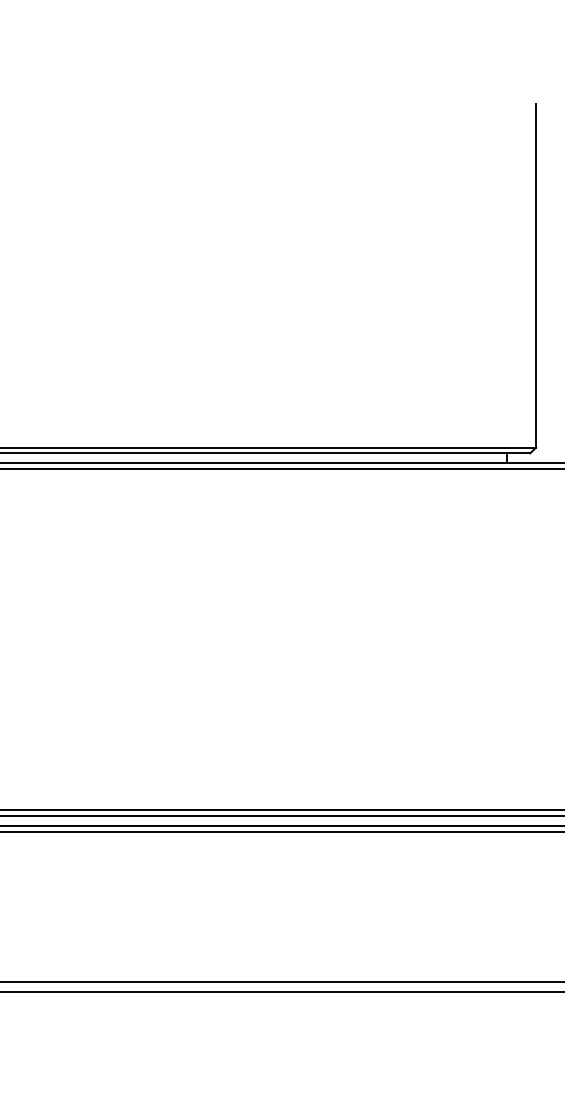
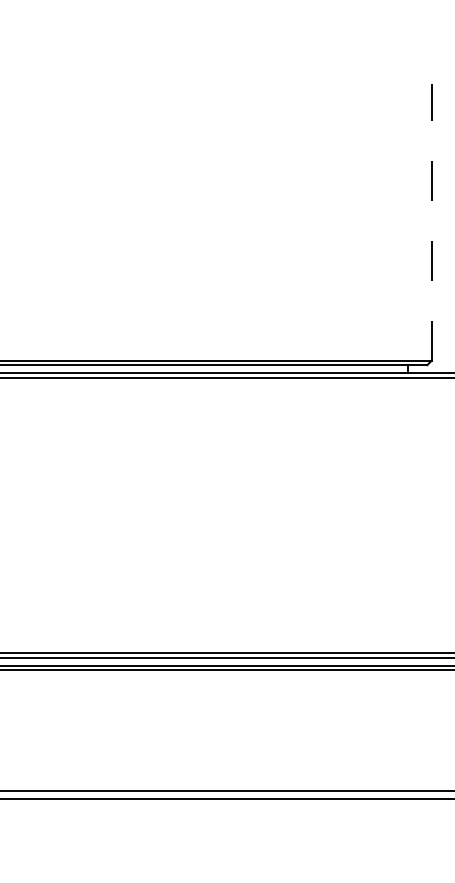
line: (536, 275) -> (432, 221), solid -> dashed

